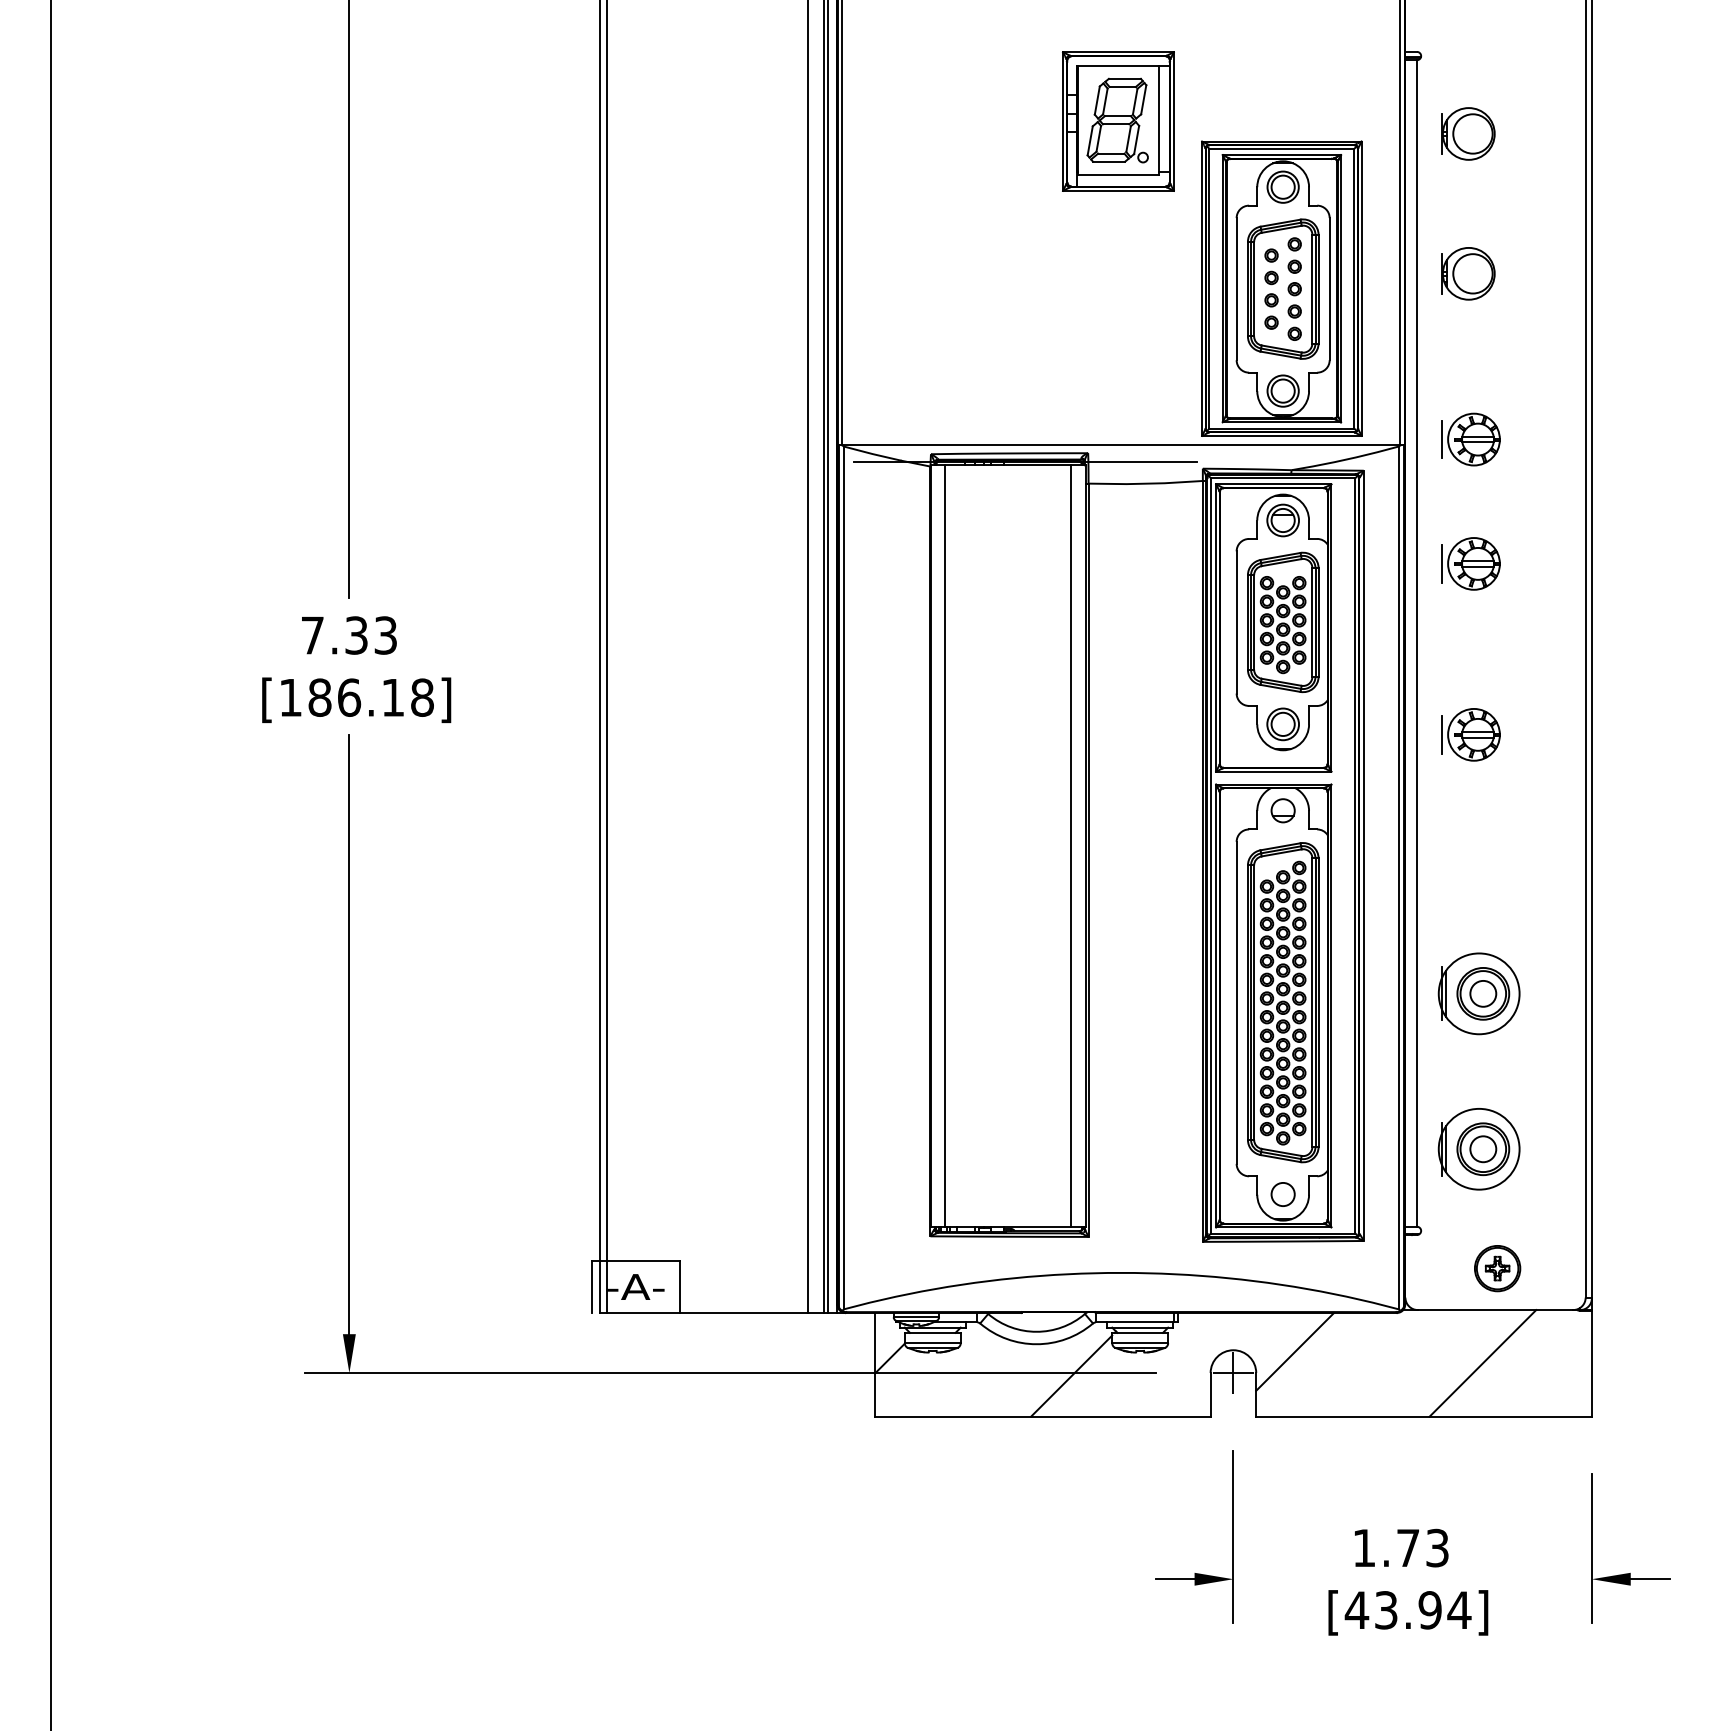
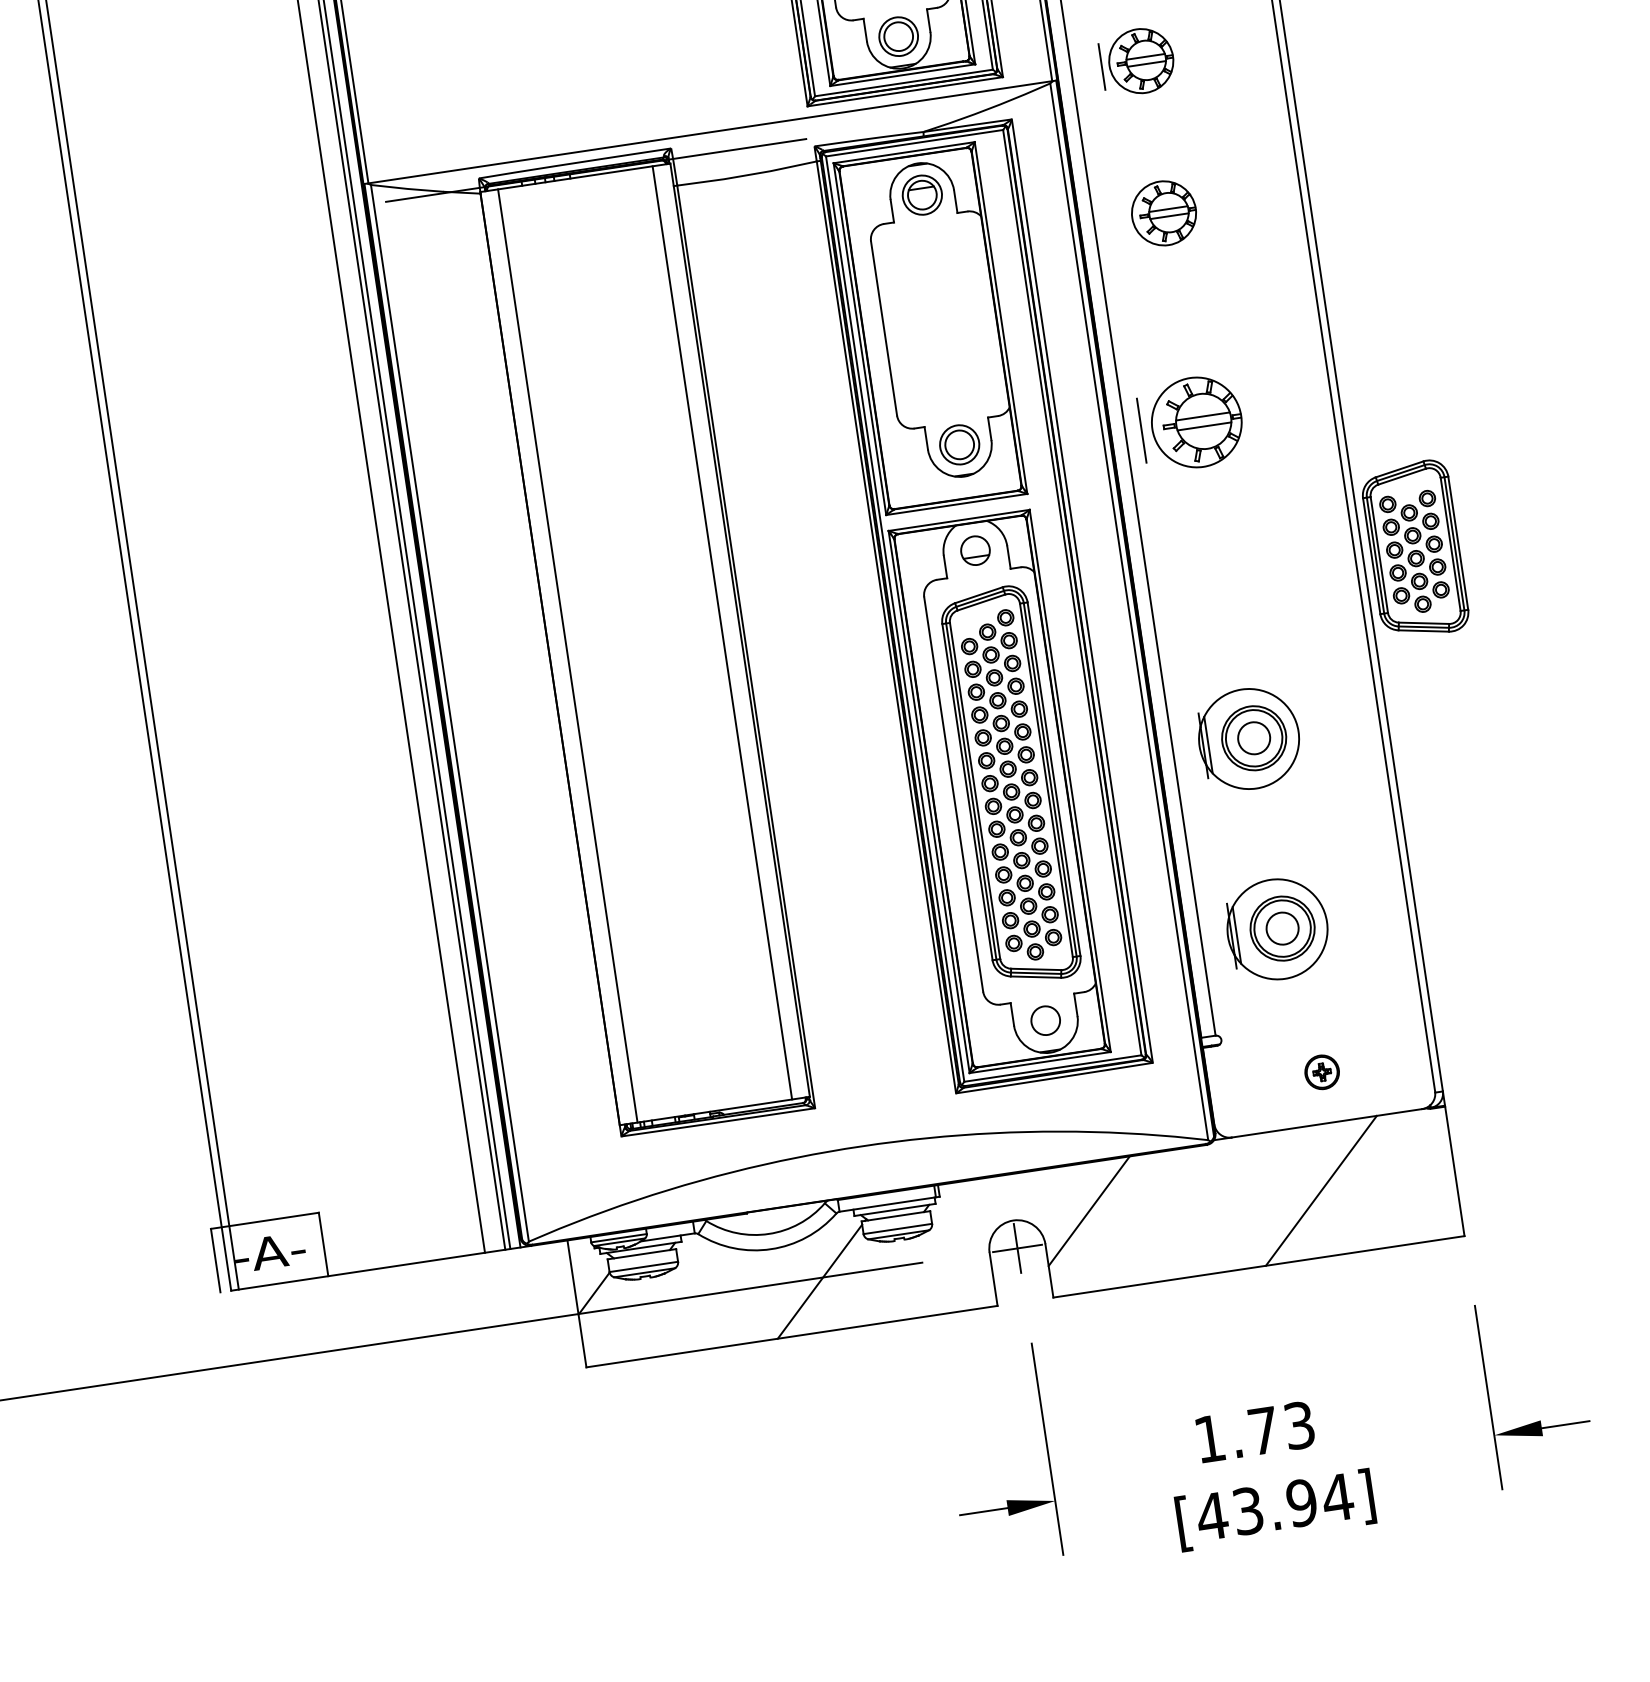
line: (1441, 563) -> (1124, 218), removed
part: (1283, 622) -> (1415, 549), moved
part: (1470, 734) -> (1190, 422), size x1.4
part: (1497, 1268) -> (1321, 1072), size x0.6

